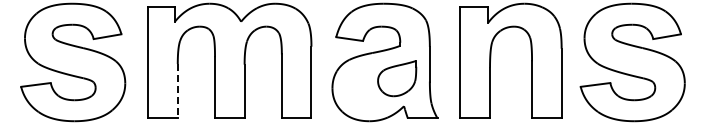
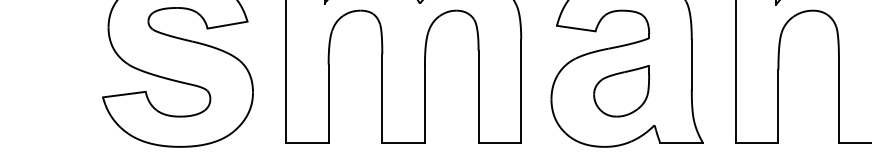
part: (397, 78) -> (622, 91), moved
line: (177, 91) -> (328, 104), dashed -> solid

